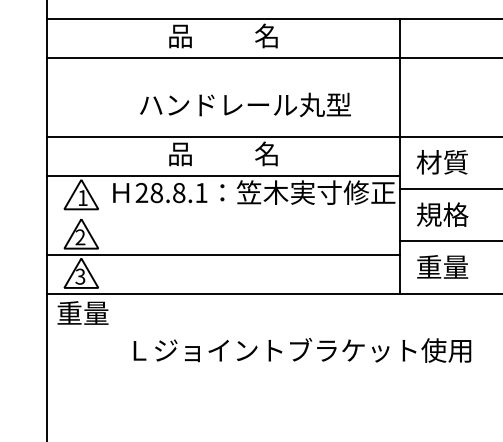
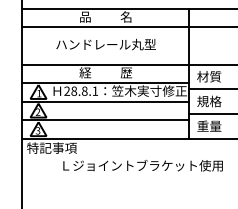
text: (244, 104) -> (105, 44), moved
text: (222, 153) -> (105, 72), 品          名 -> 経          歴
line: (222, 214) -> (105, 101), added
text: (108, 311) -> (51, 147), 重量 -> 特記事項

